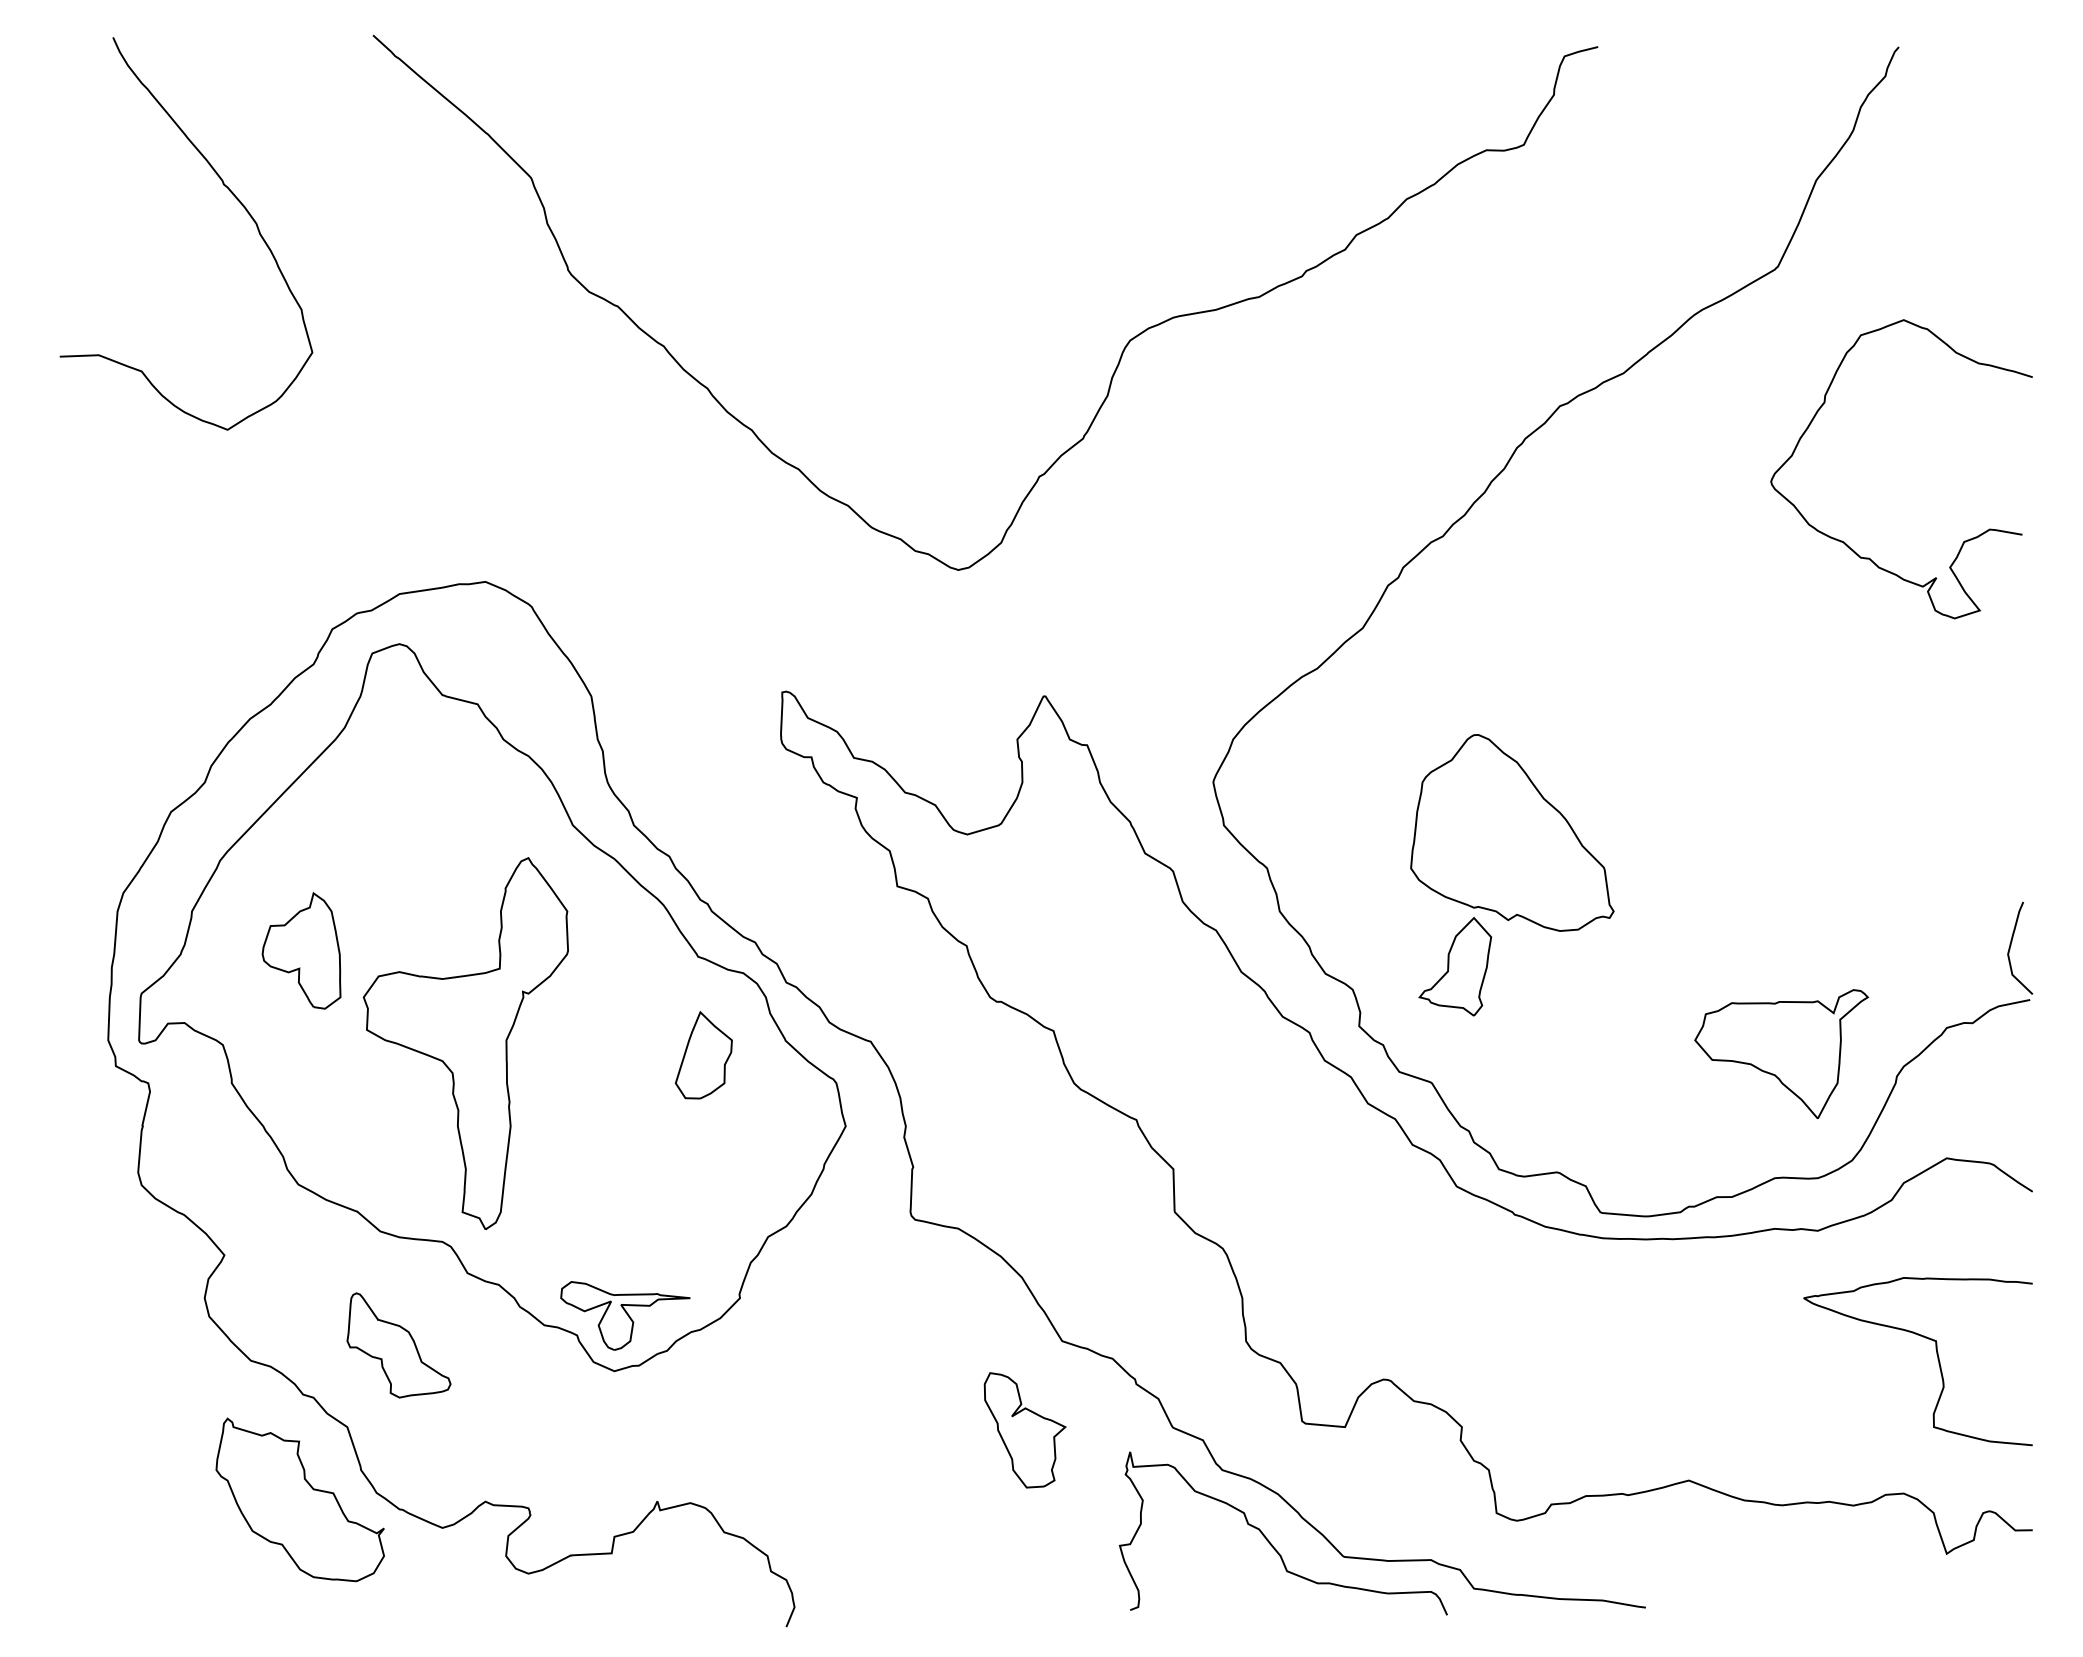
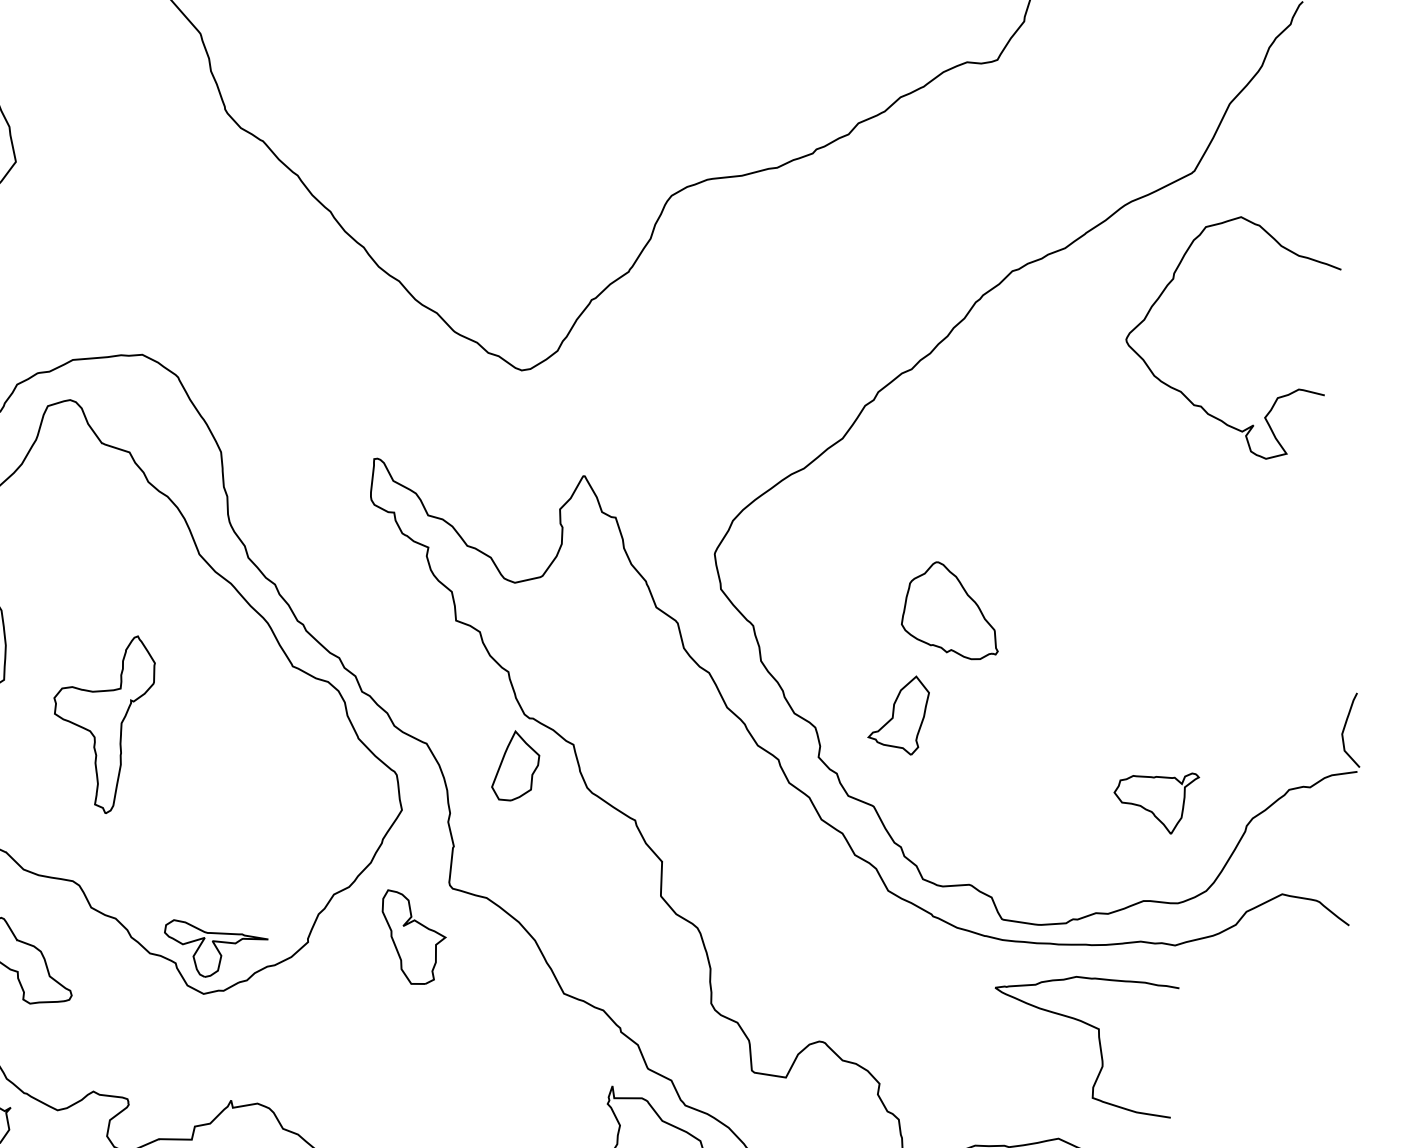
curve: (1844, 541) -> (1181, 391), moved
part: (1512, 832) -> (951, 610), size x0.6
part: (465, 1043) -> (101, 723), size x0.6
part: (1781, 1053) -> (1155, 801), size x0.6
part: (703, 1055) -> (515, 766), moved
curve: (1937, 1359) -> (1099, 1043), moved
part: (1024, 1430) -> (412, 938), moved

